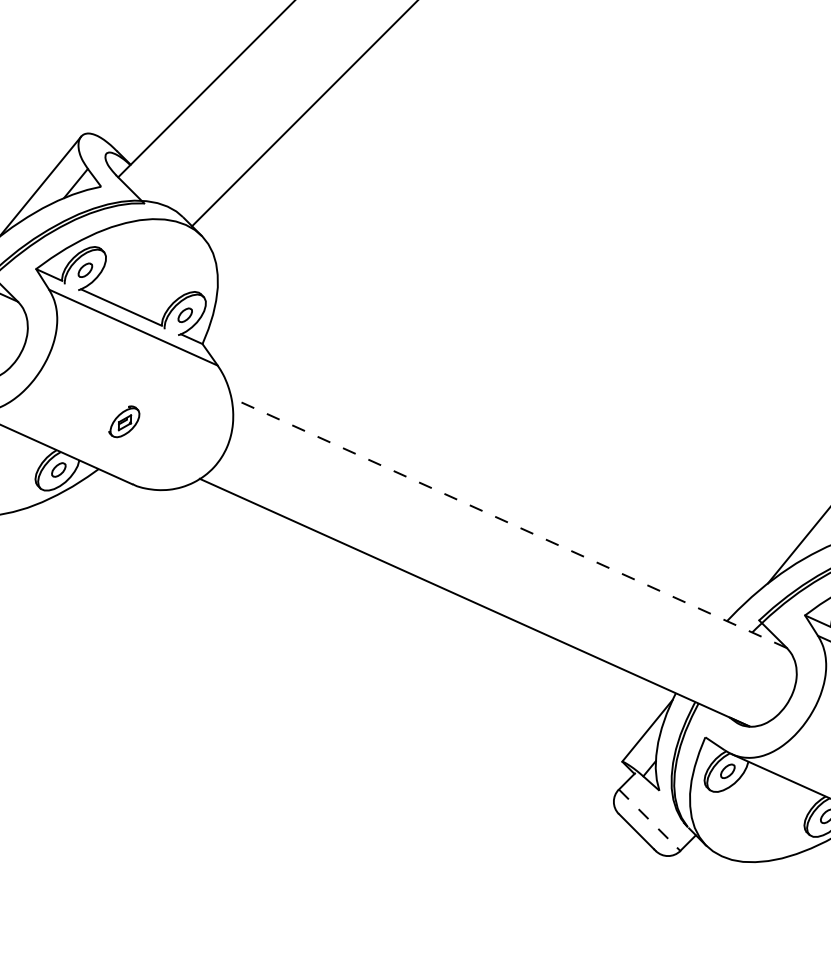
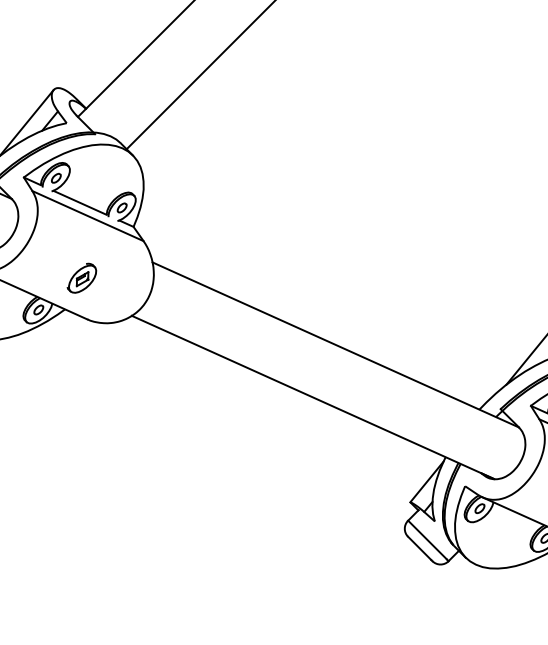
part: (123, 420) -> (81, 277), size x1.43
line: (508, 522) -> (335, 344), dashed -> solid
line: (648, 819) -> (427, 540), dashed -> solid

